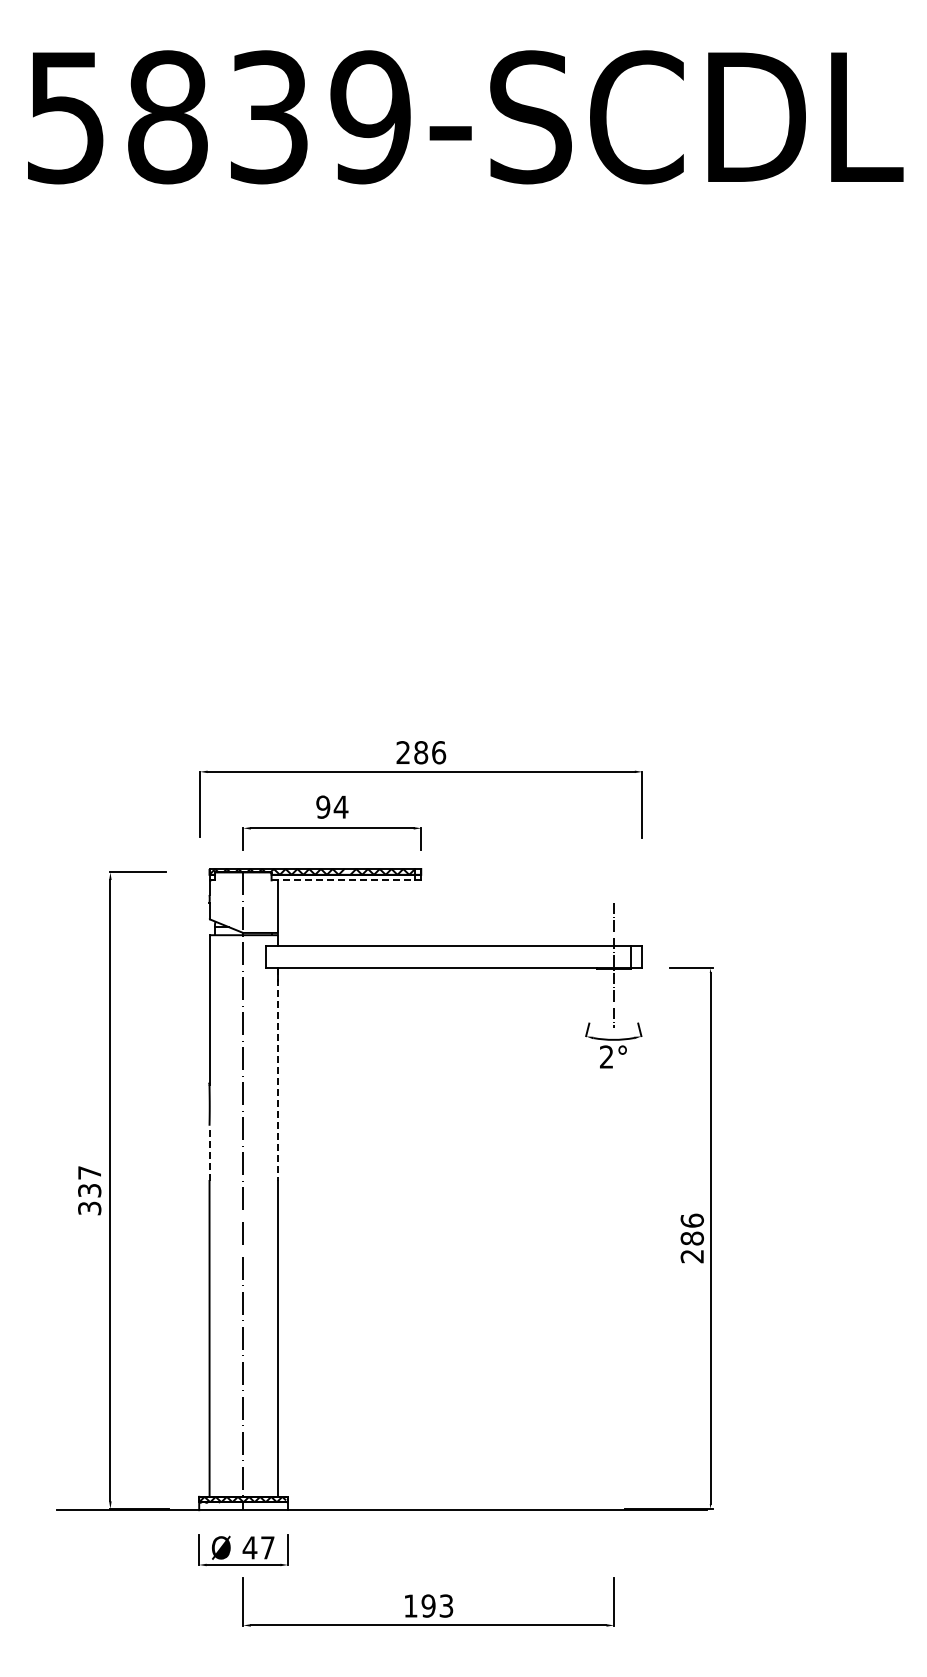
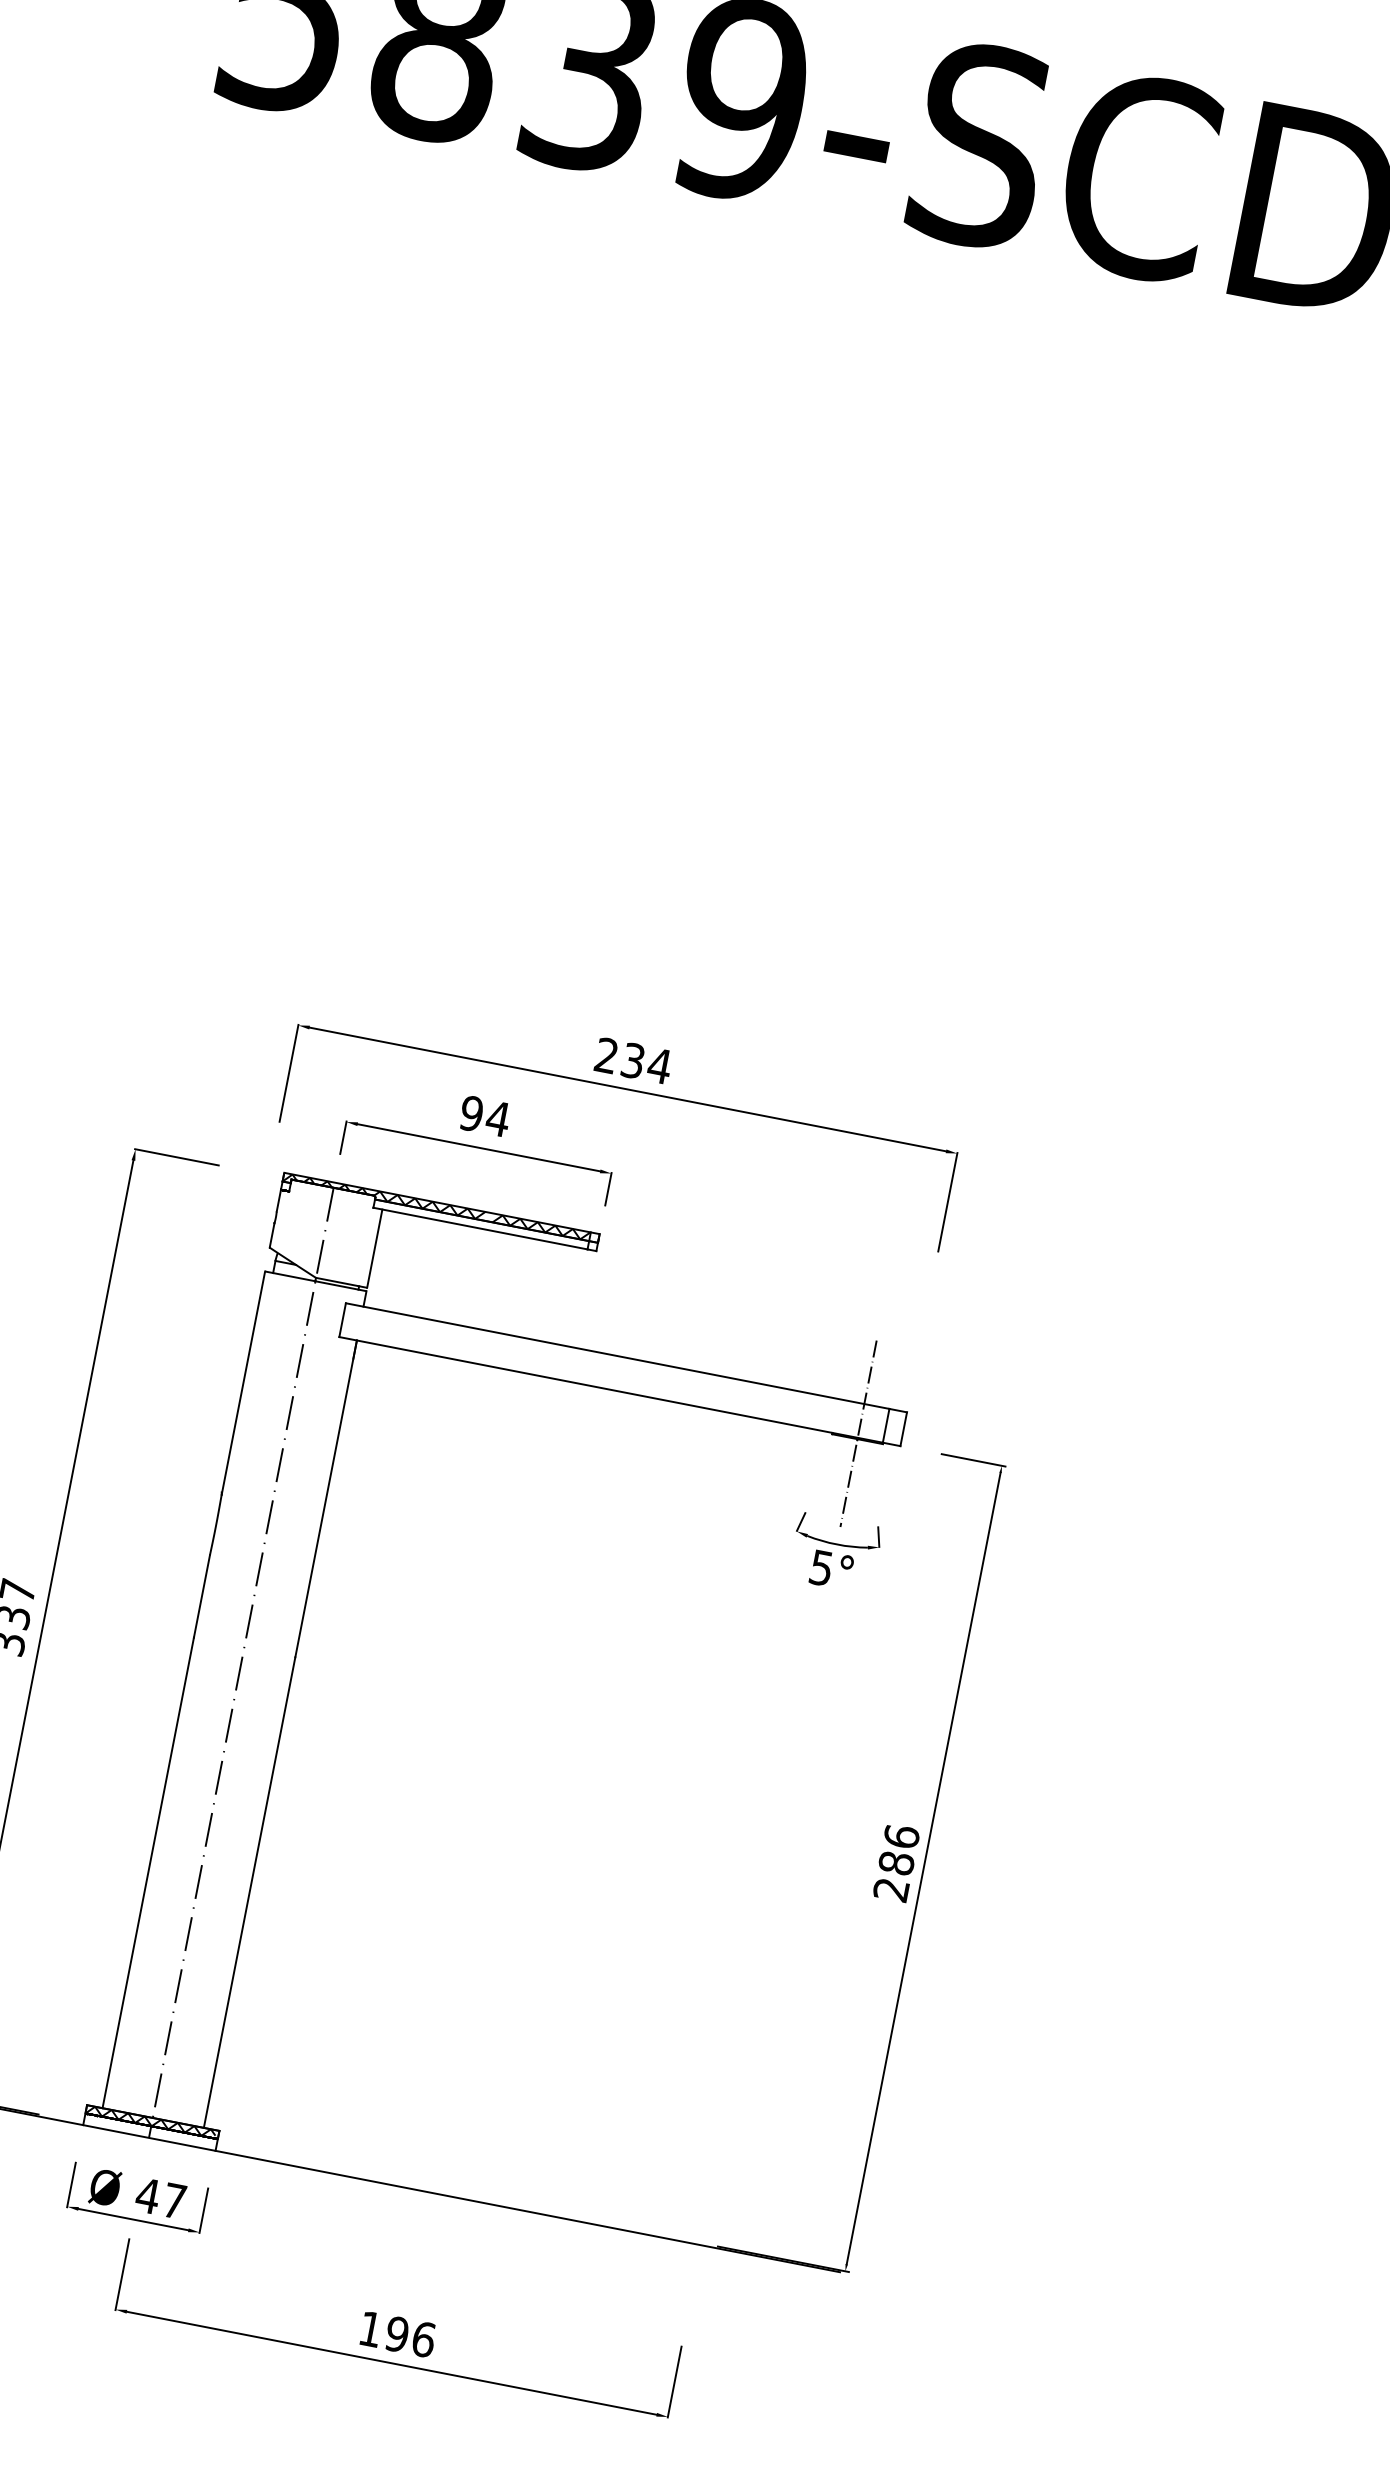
text: (430, 752) -> (647, 1063), 286 -> 234
line: (343, 880) -> (480, 1228), dashed -> solid
text: (606, 1056) -> (821, 1567), 2° -> 5°
line: (277, 1075) -> (325, 1500), dashed -> solid
line: (209, 1153) -> (201, 1596), dashed -> solid
text: (446, 1605) -> (424, 2338), 193 -> 196

